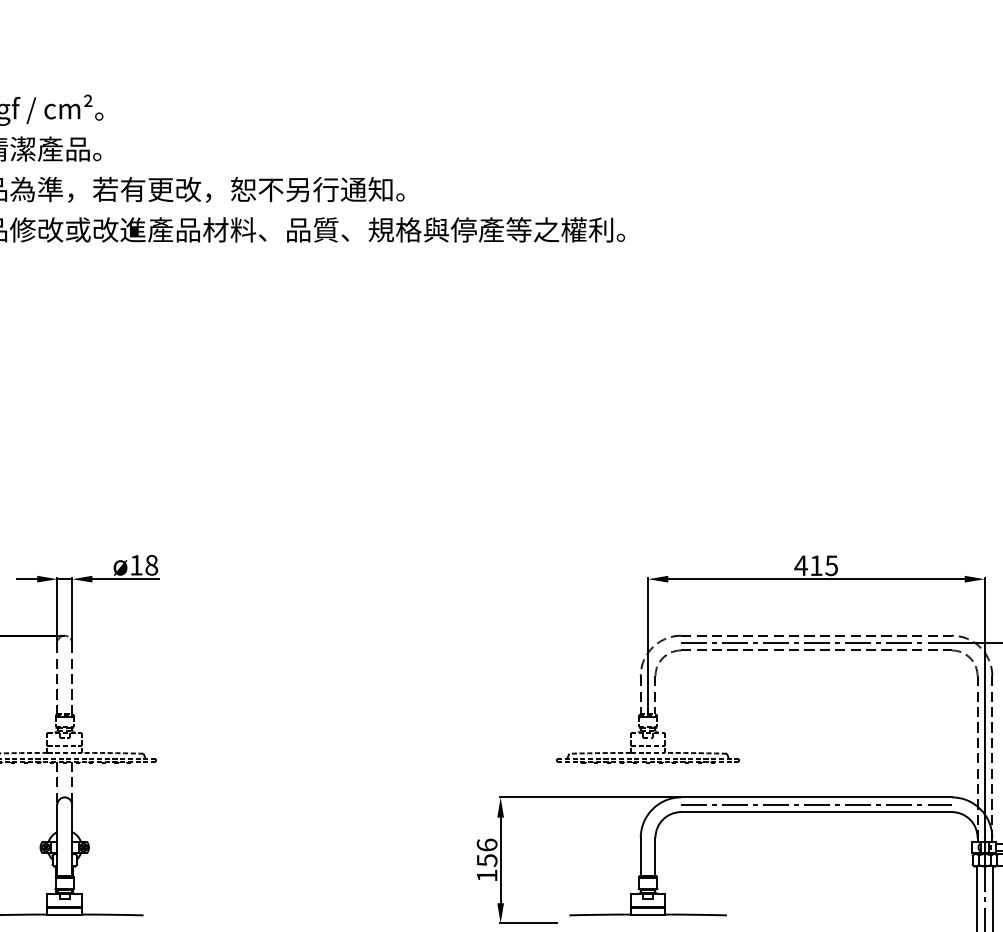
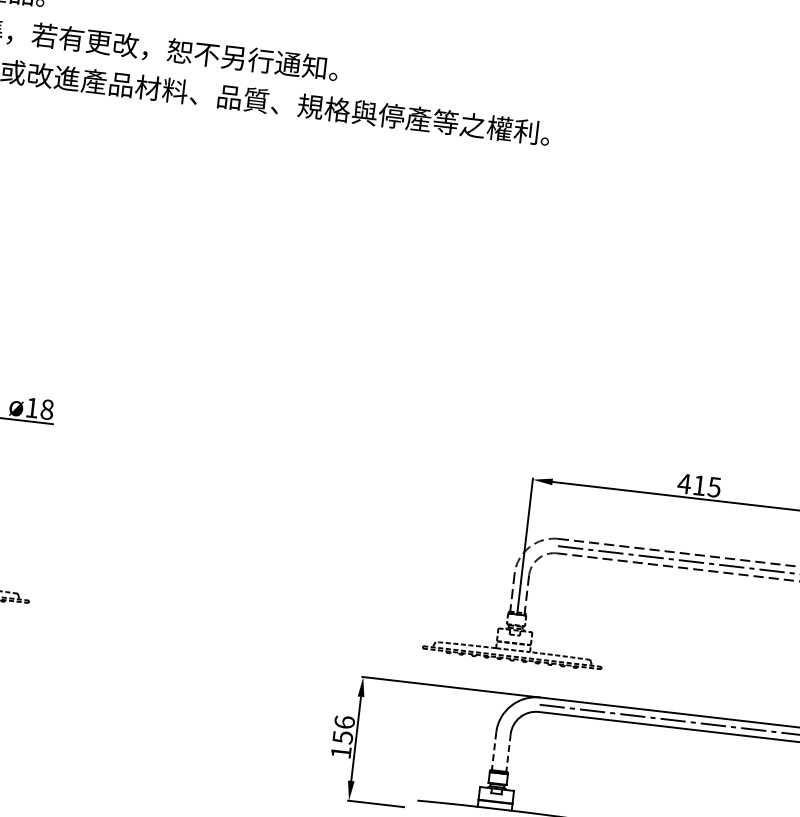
line: (640, 857) -> (493, 751), solid -> dashed
line: (655, 857) -> (508, 753), solid -> dashed

